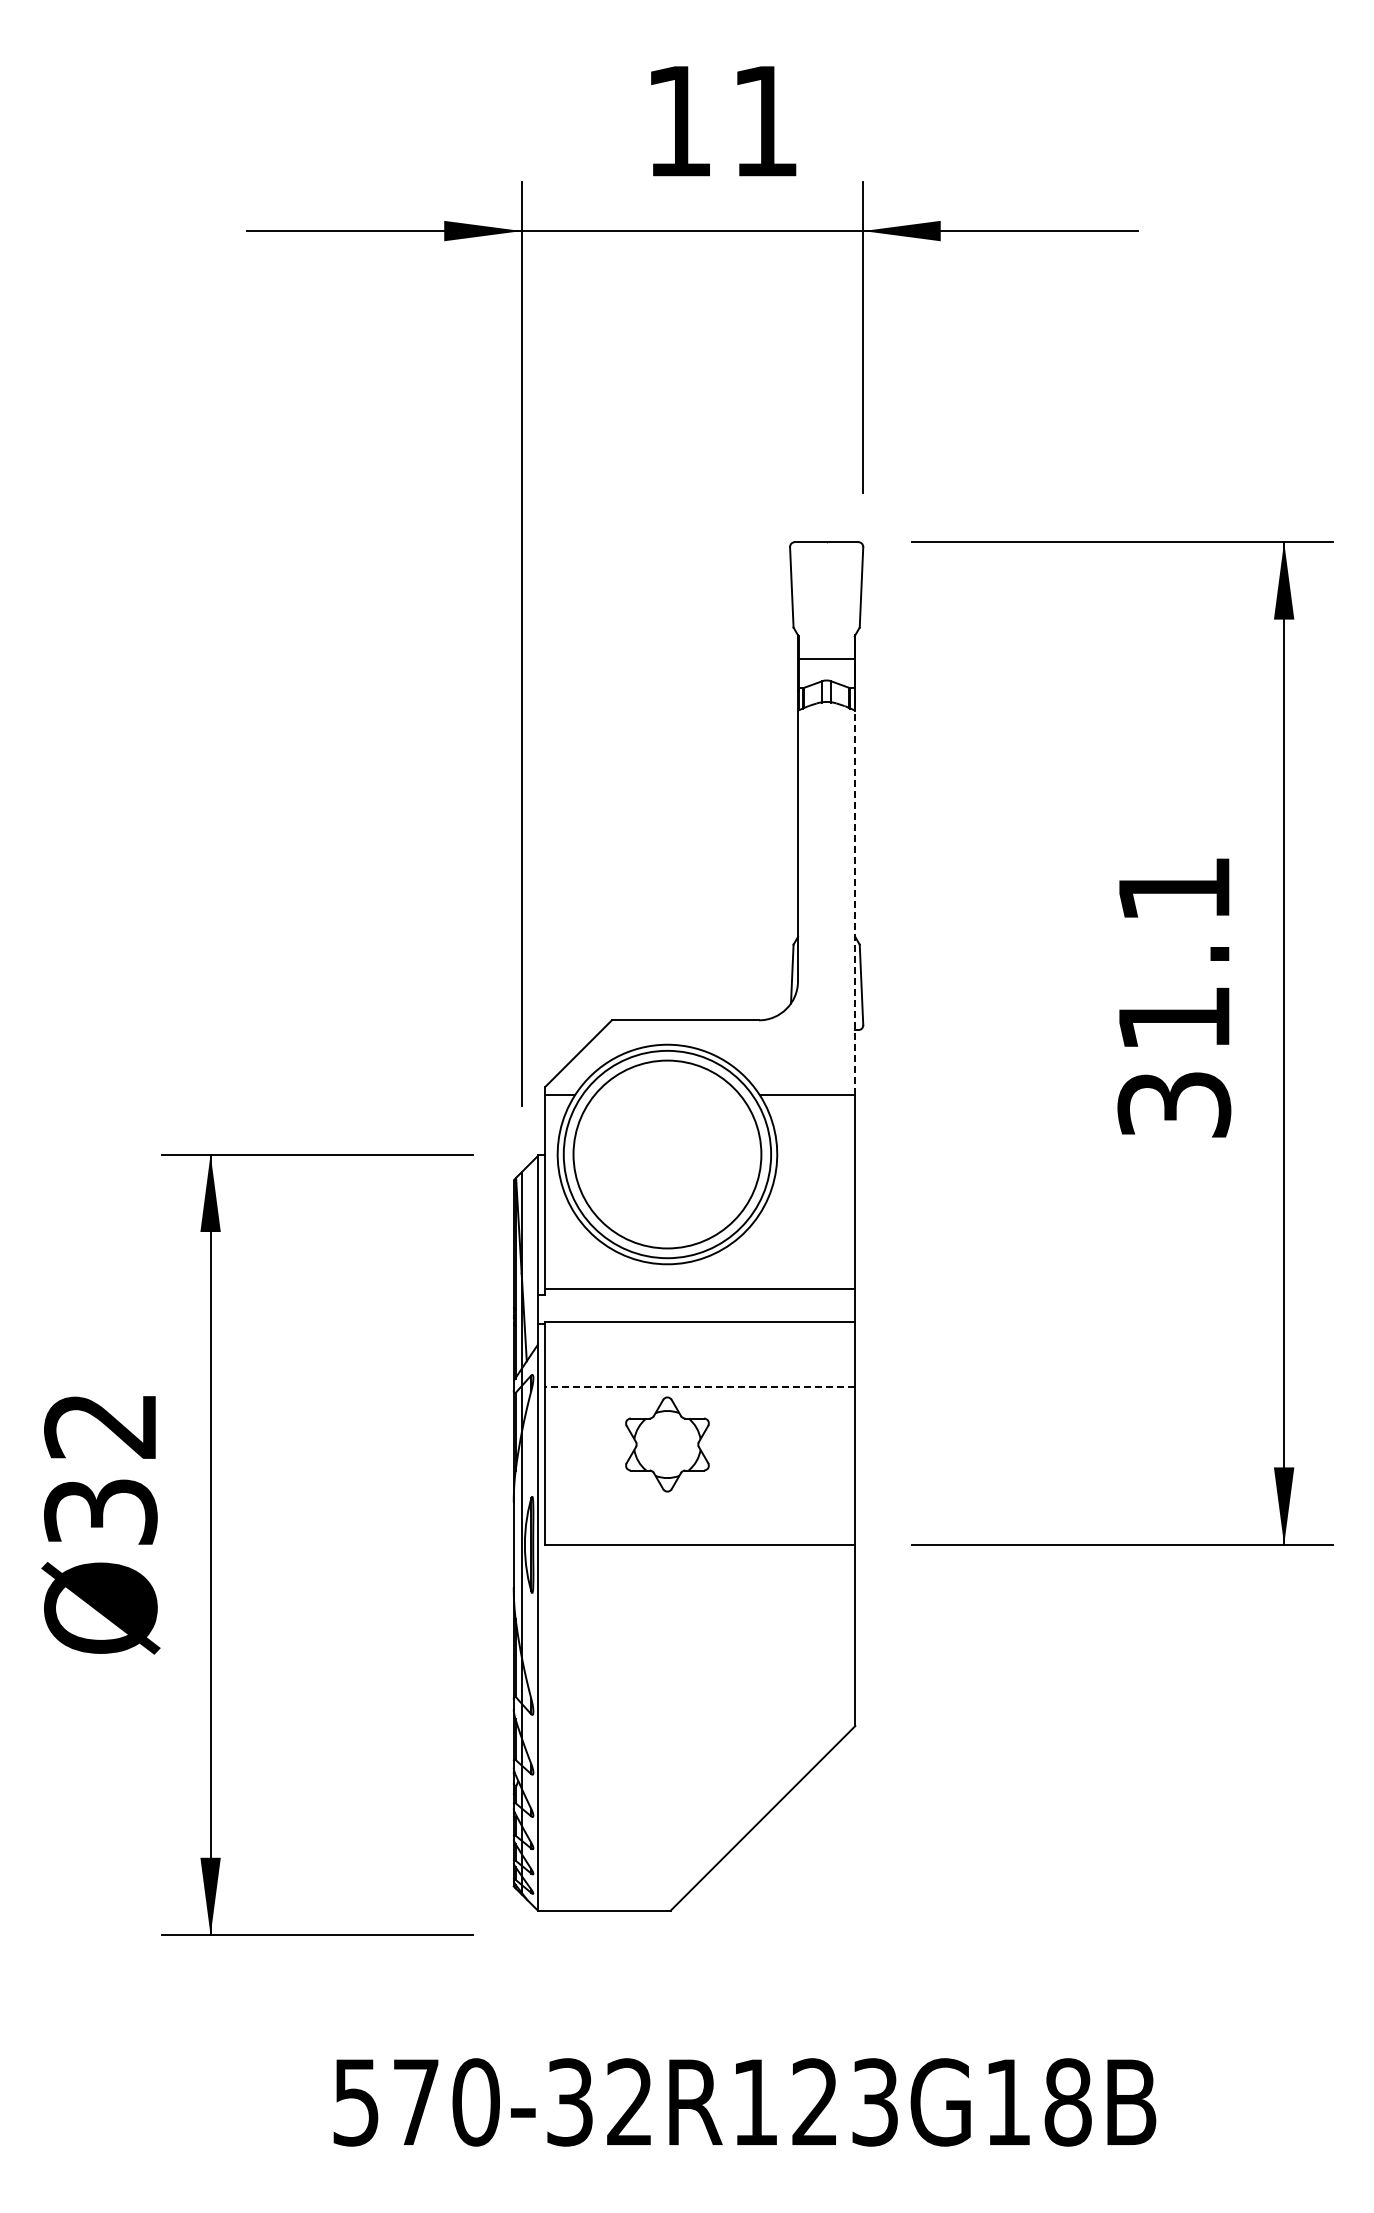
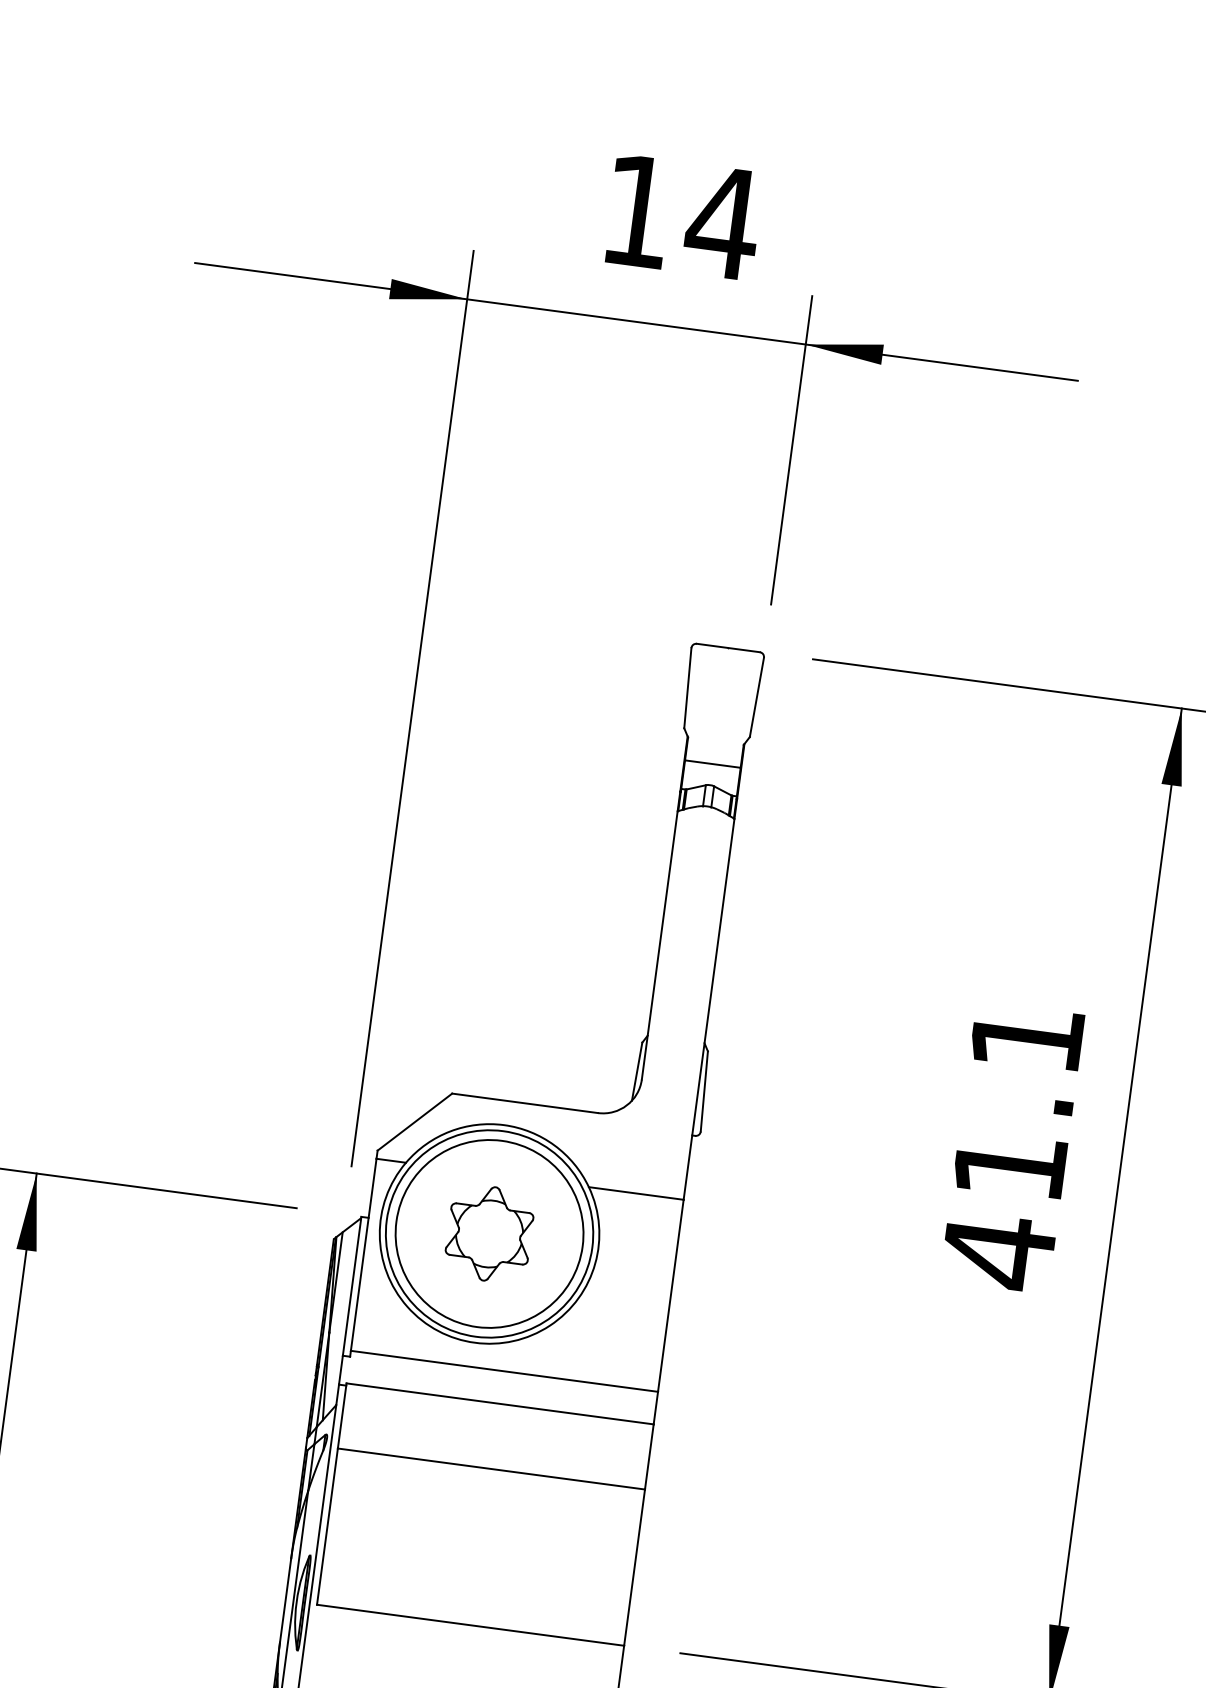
text: (764, 121) -> (722, 222), 11 -> 14
line: (855, 902) -> (709, 1009), dashed -> solid
text: (1174, 1105) -> (998, 1252), 31.1 -> 41.1
line: (700, 1387) -> (491, 1469), dashed -> solid
part: (667, 1444) -> (489, 1233), moved

